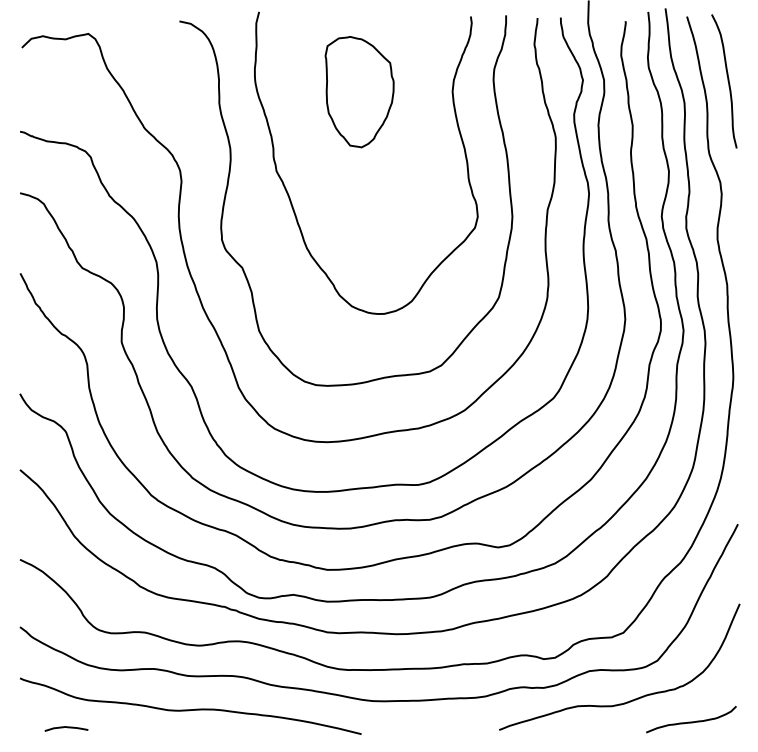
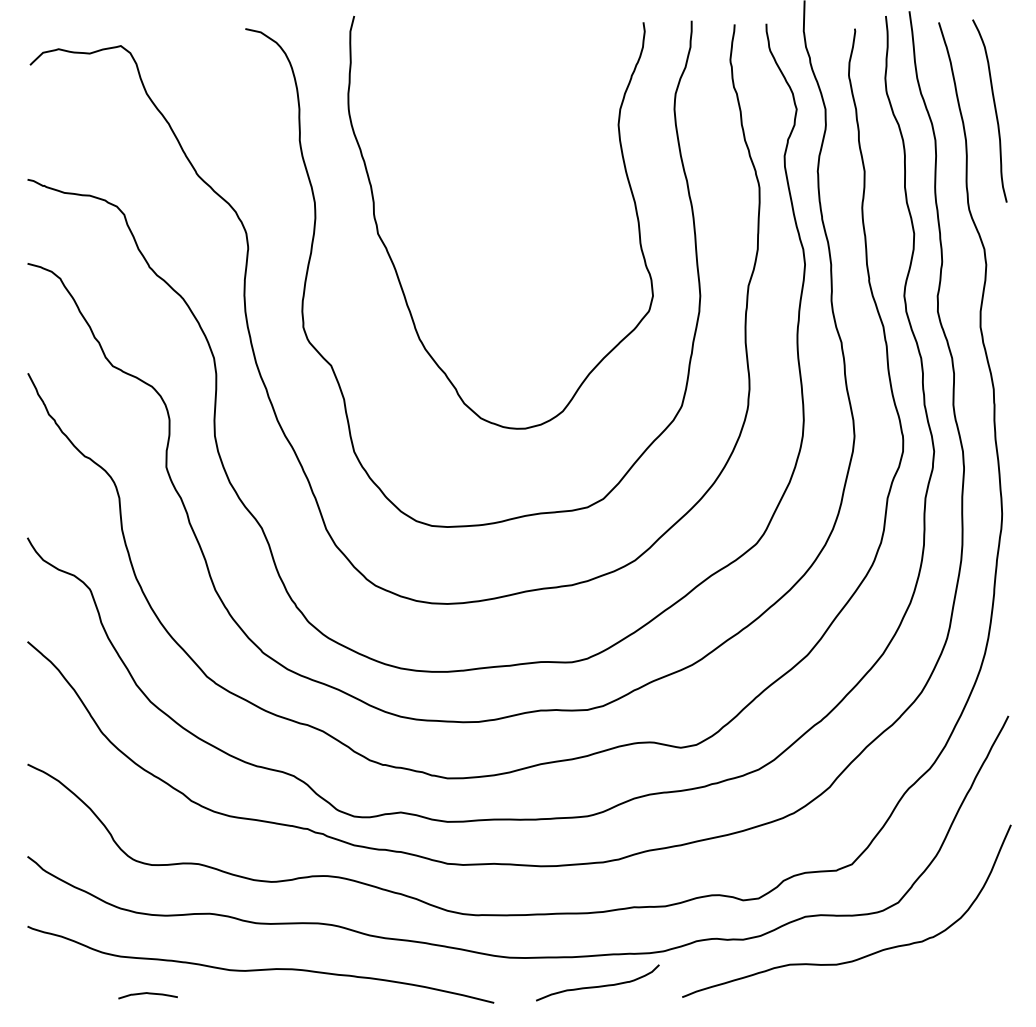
part: (359, 92) -> (491, 125), removed
curve: (691, 721) -> (598, 985), moved
curve: (66, 728) -> (148, 994), moved

